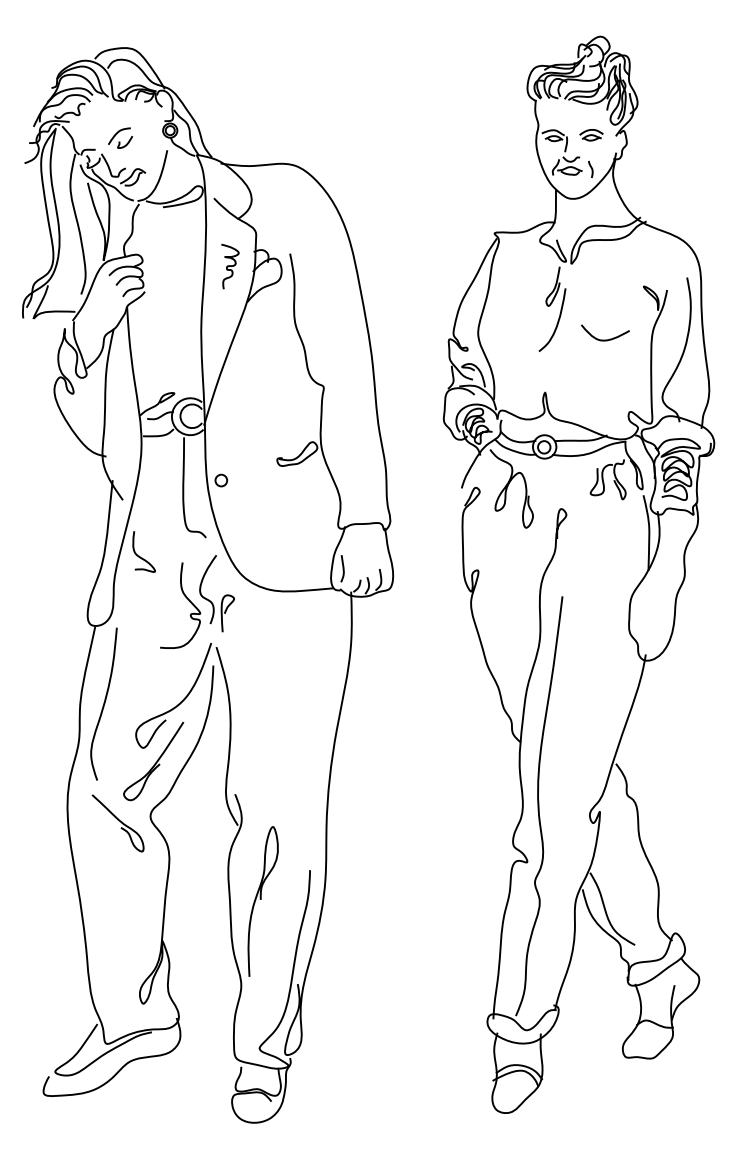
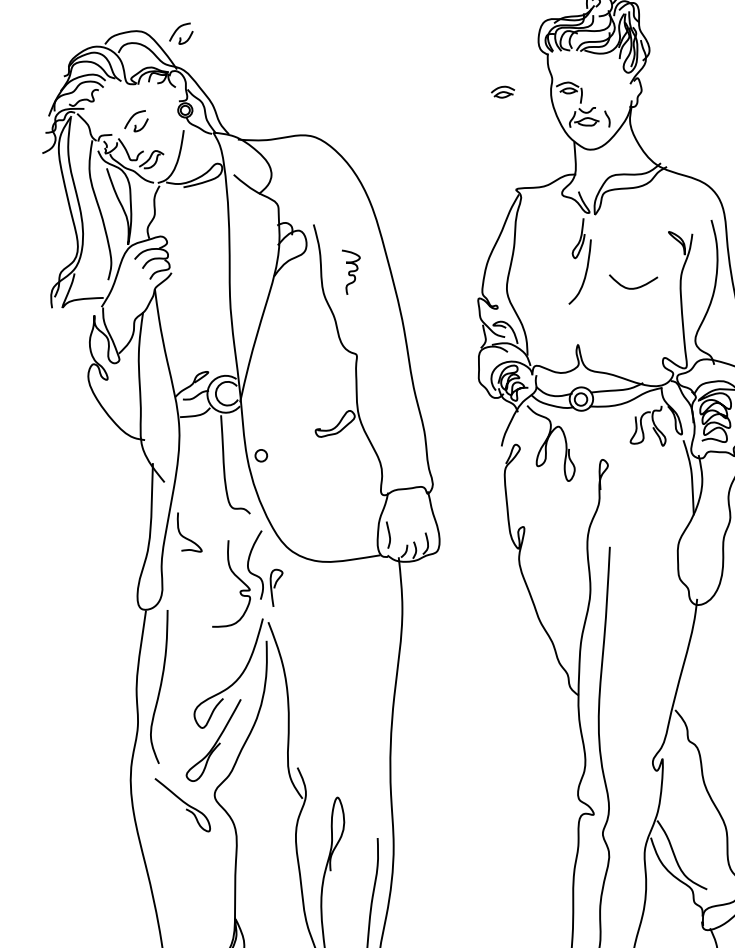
part: (171, 53) -> (181, 33), added
part: (591, 135) -> (503, 92), moved
curve: (230, 266) -> (352, 271), moved

